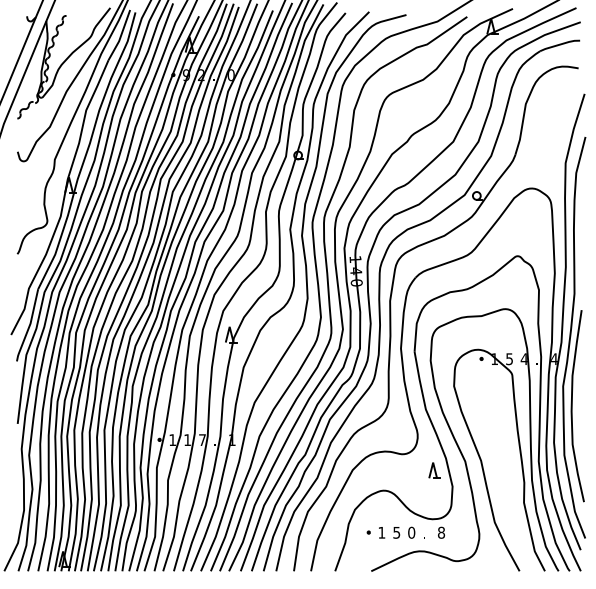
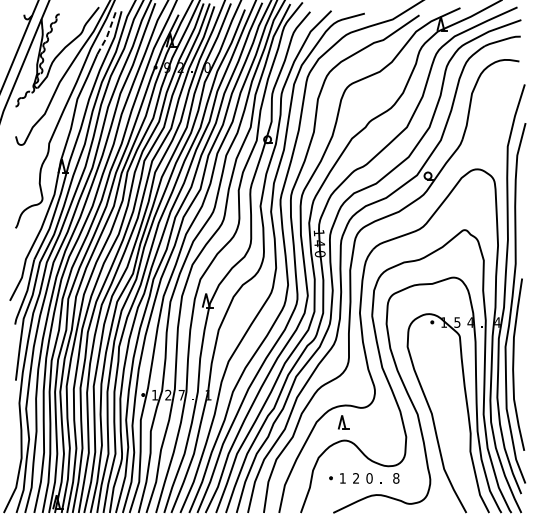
line: (121, 35) -> (109, 31), solid -> dashed
text: (187, 439) -> (168, 394), 1 -> 2
part: (434, 470) -> (343, 422), moved
text: (396, 532) -> (355, 478), 5 -> 2

